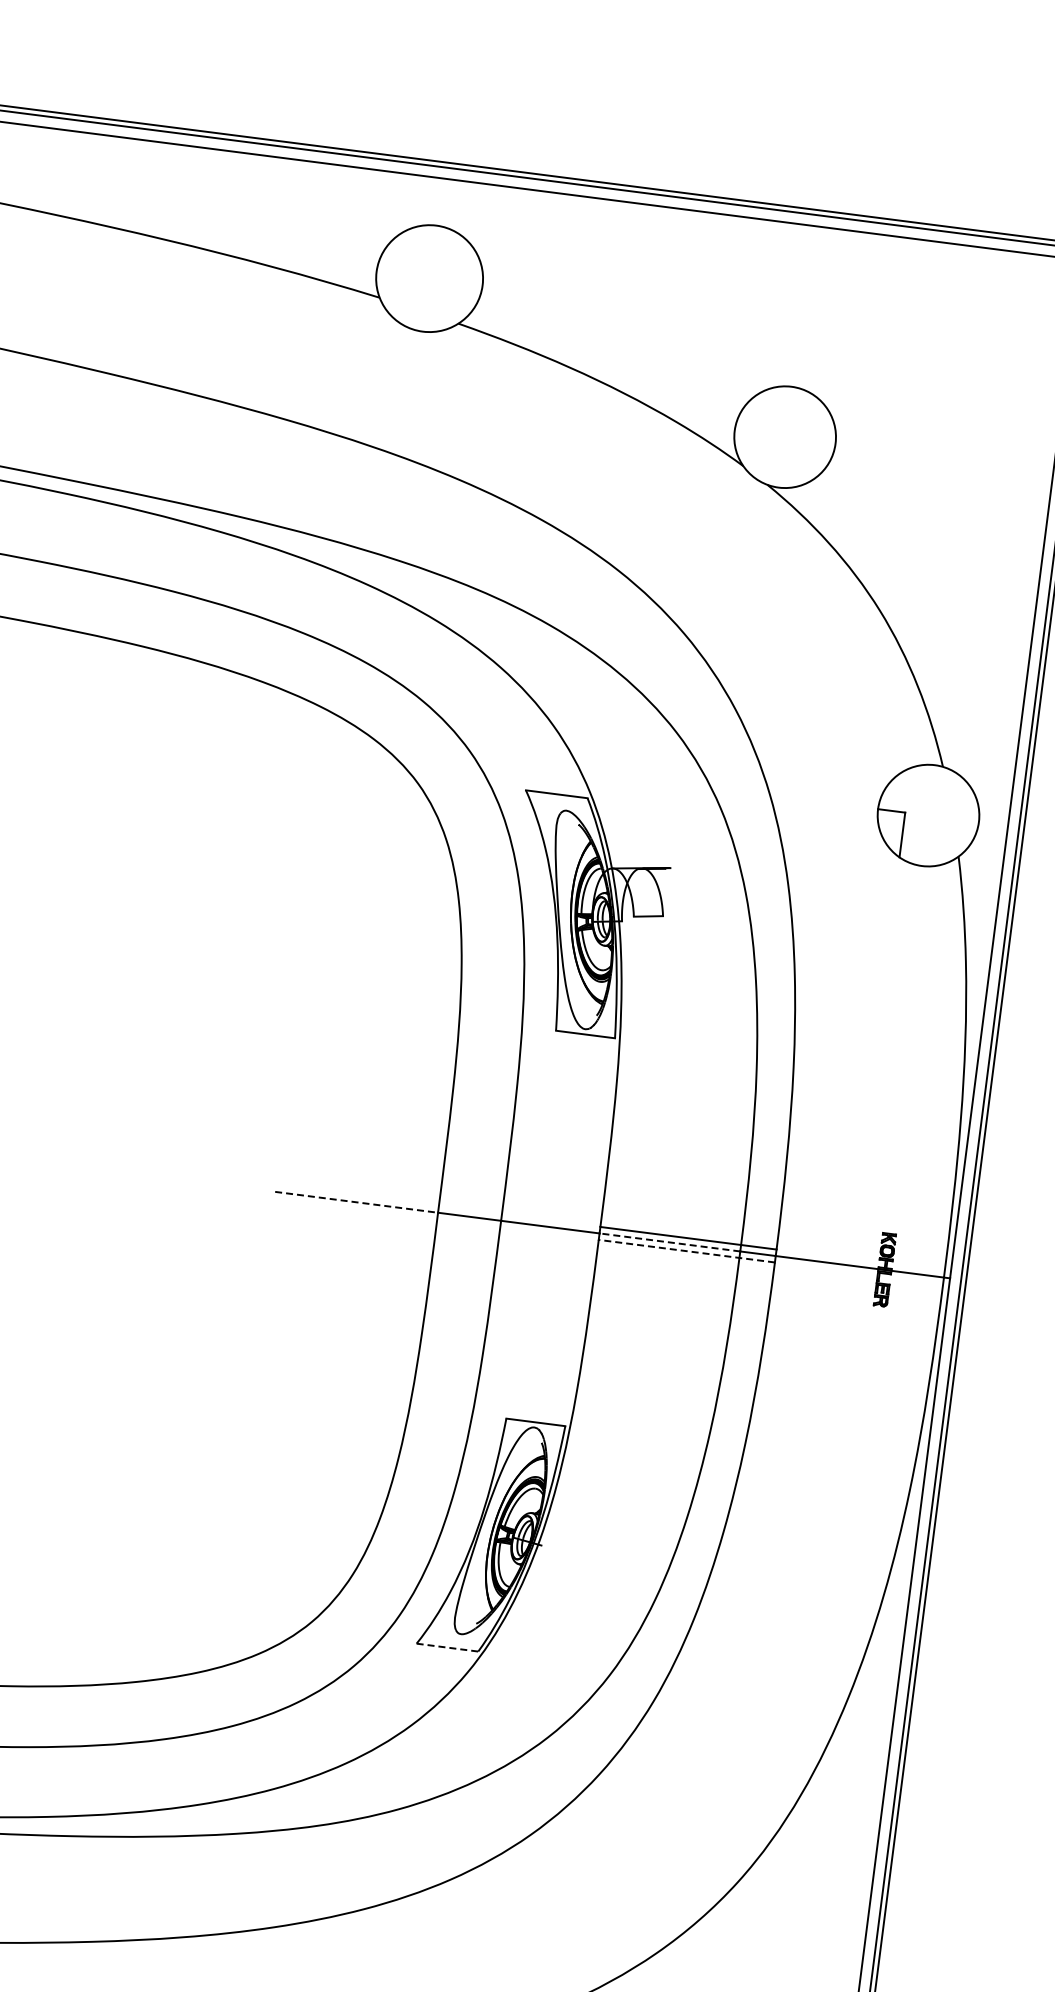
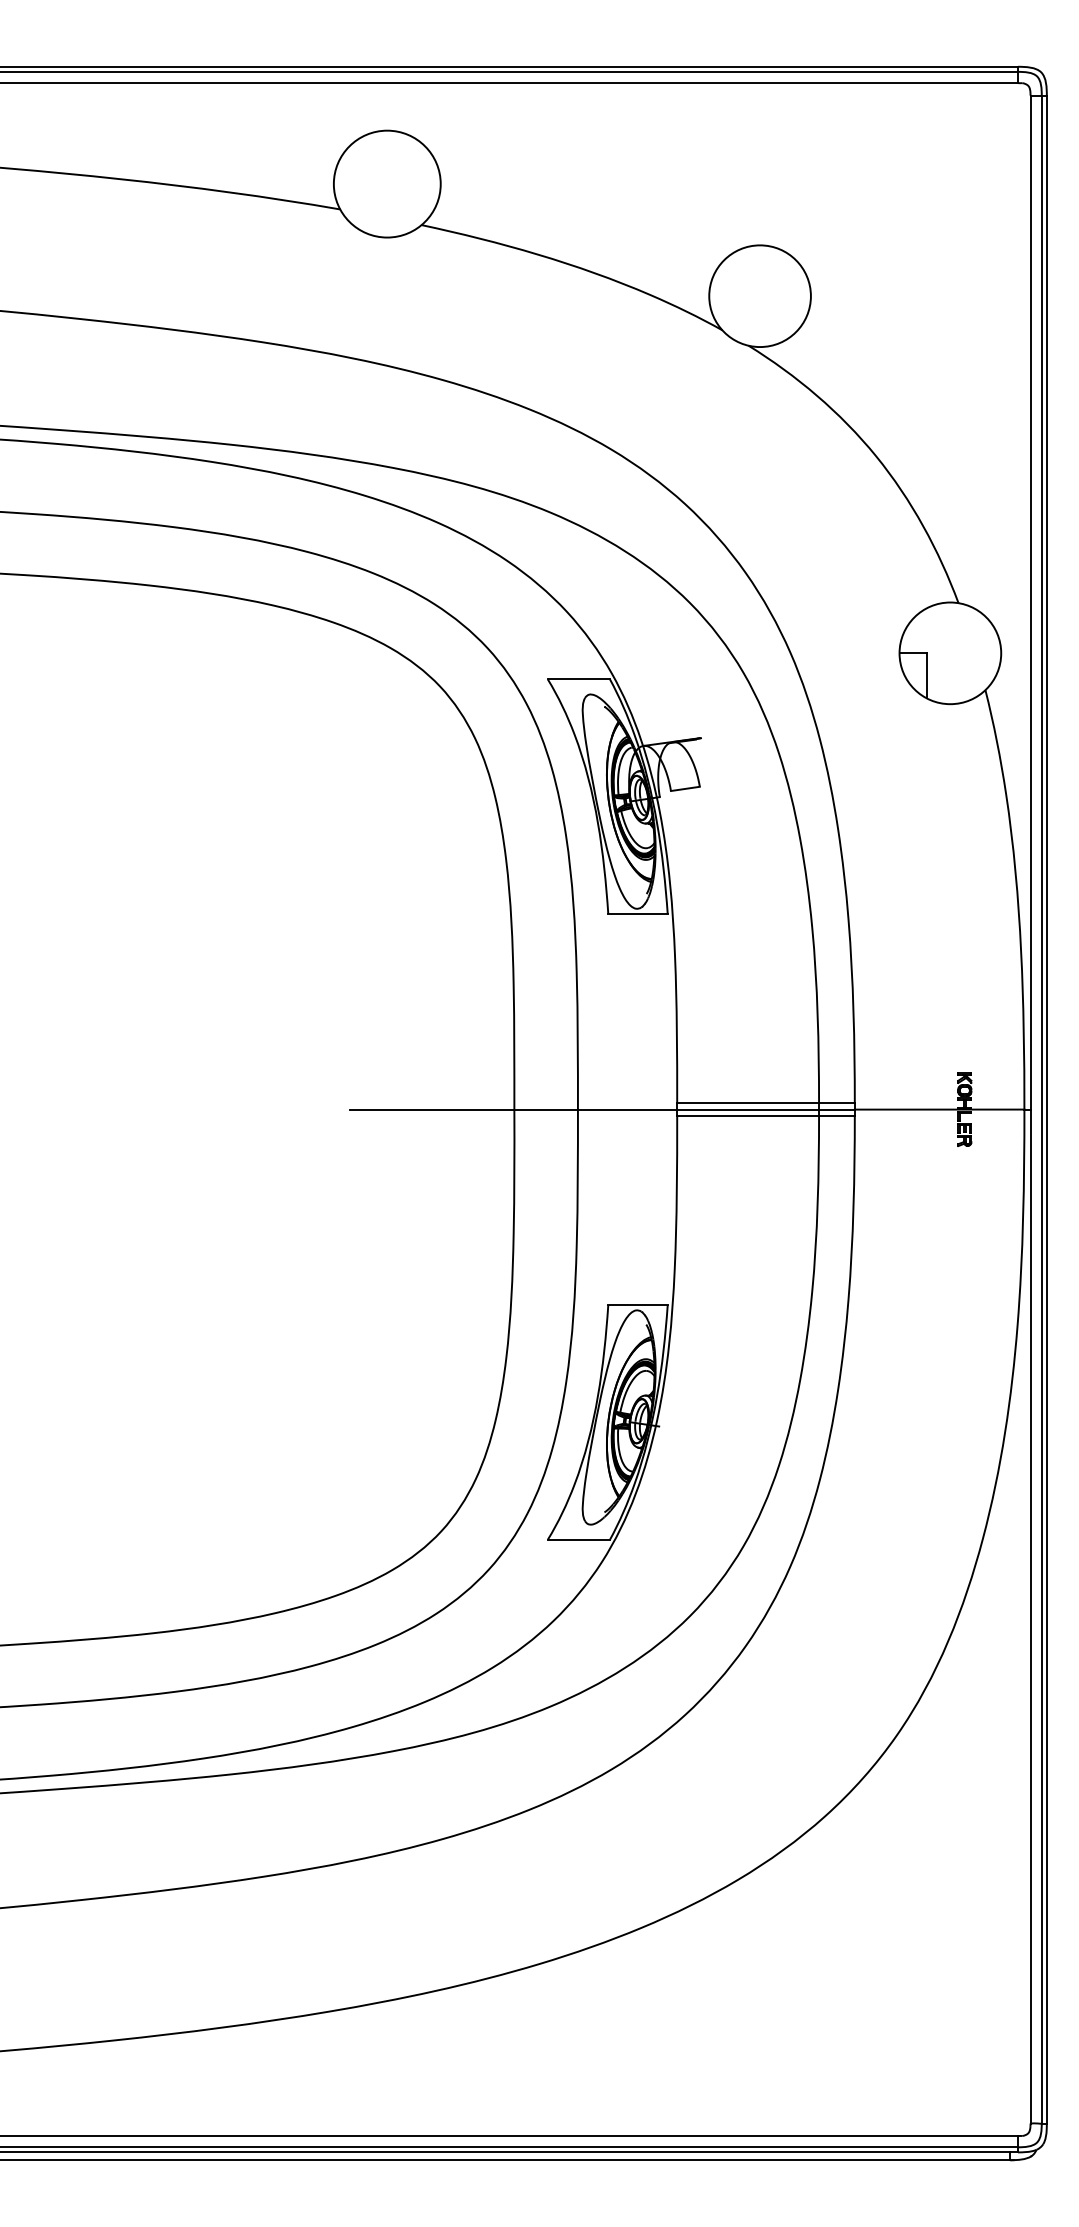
line: (356, 1202) -> (432, 1109), dashed -> solid
line: (670, 1242) -> (748, 1109), dashed -> solid
line: (687, 1251) -> (766, 1116), dashed -> solid
line: (448, 1647) -> (579, 1539), dashed -> solid

